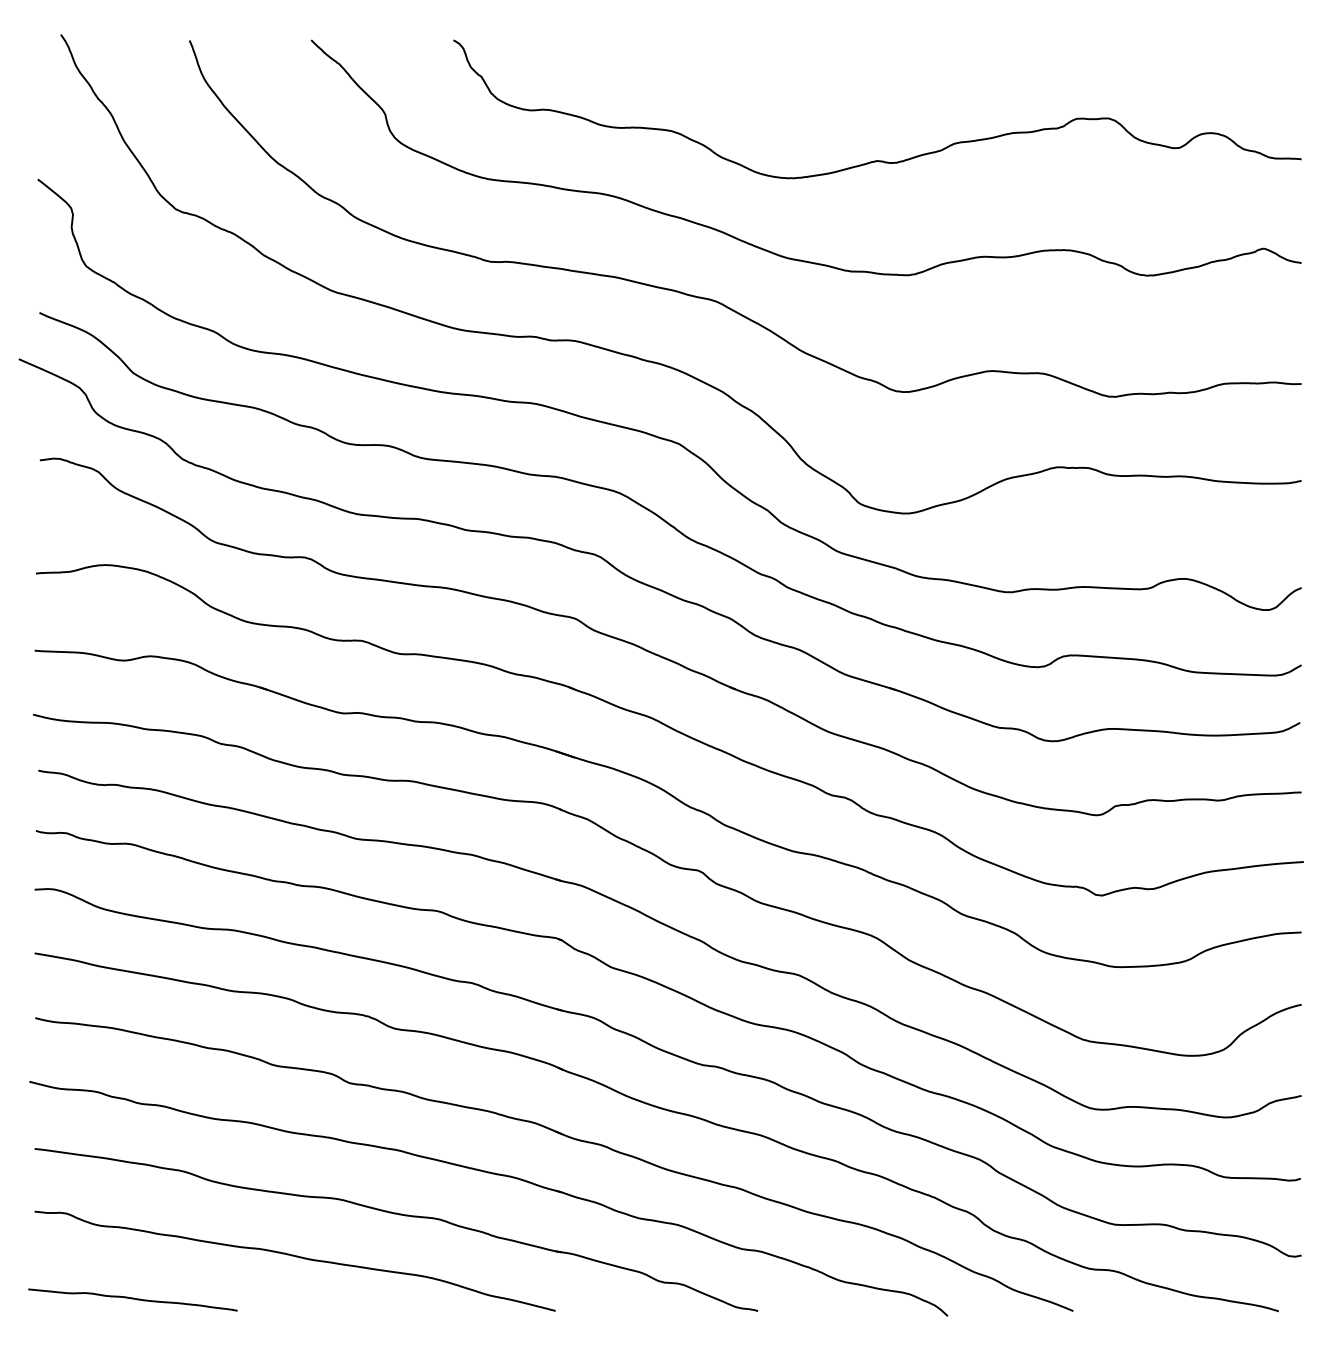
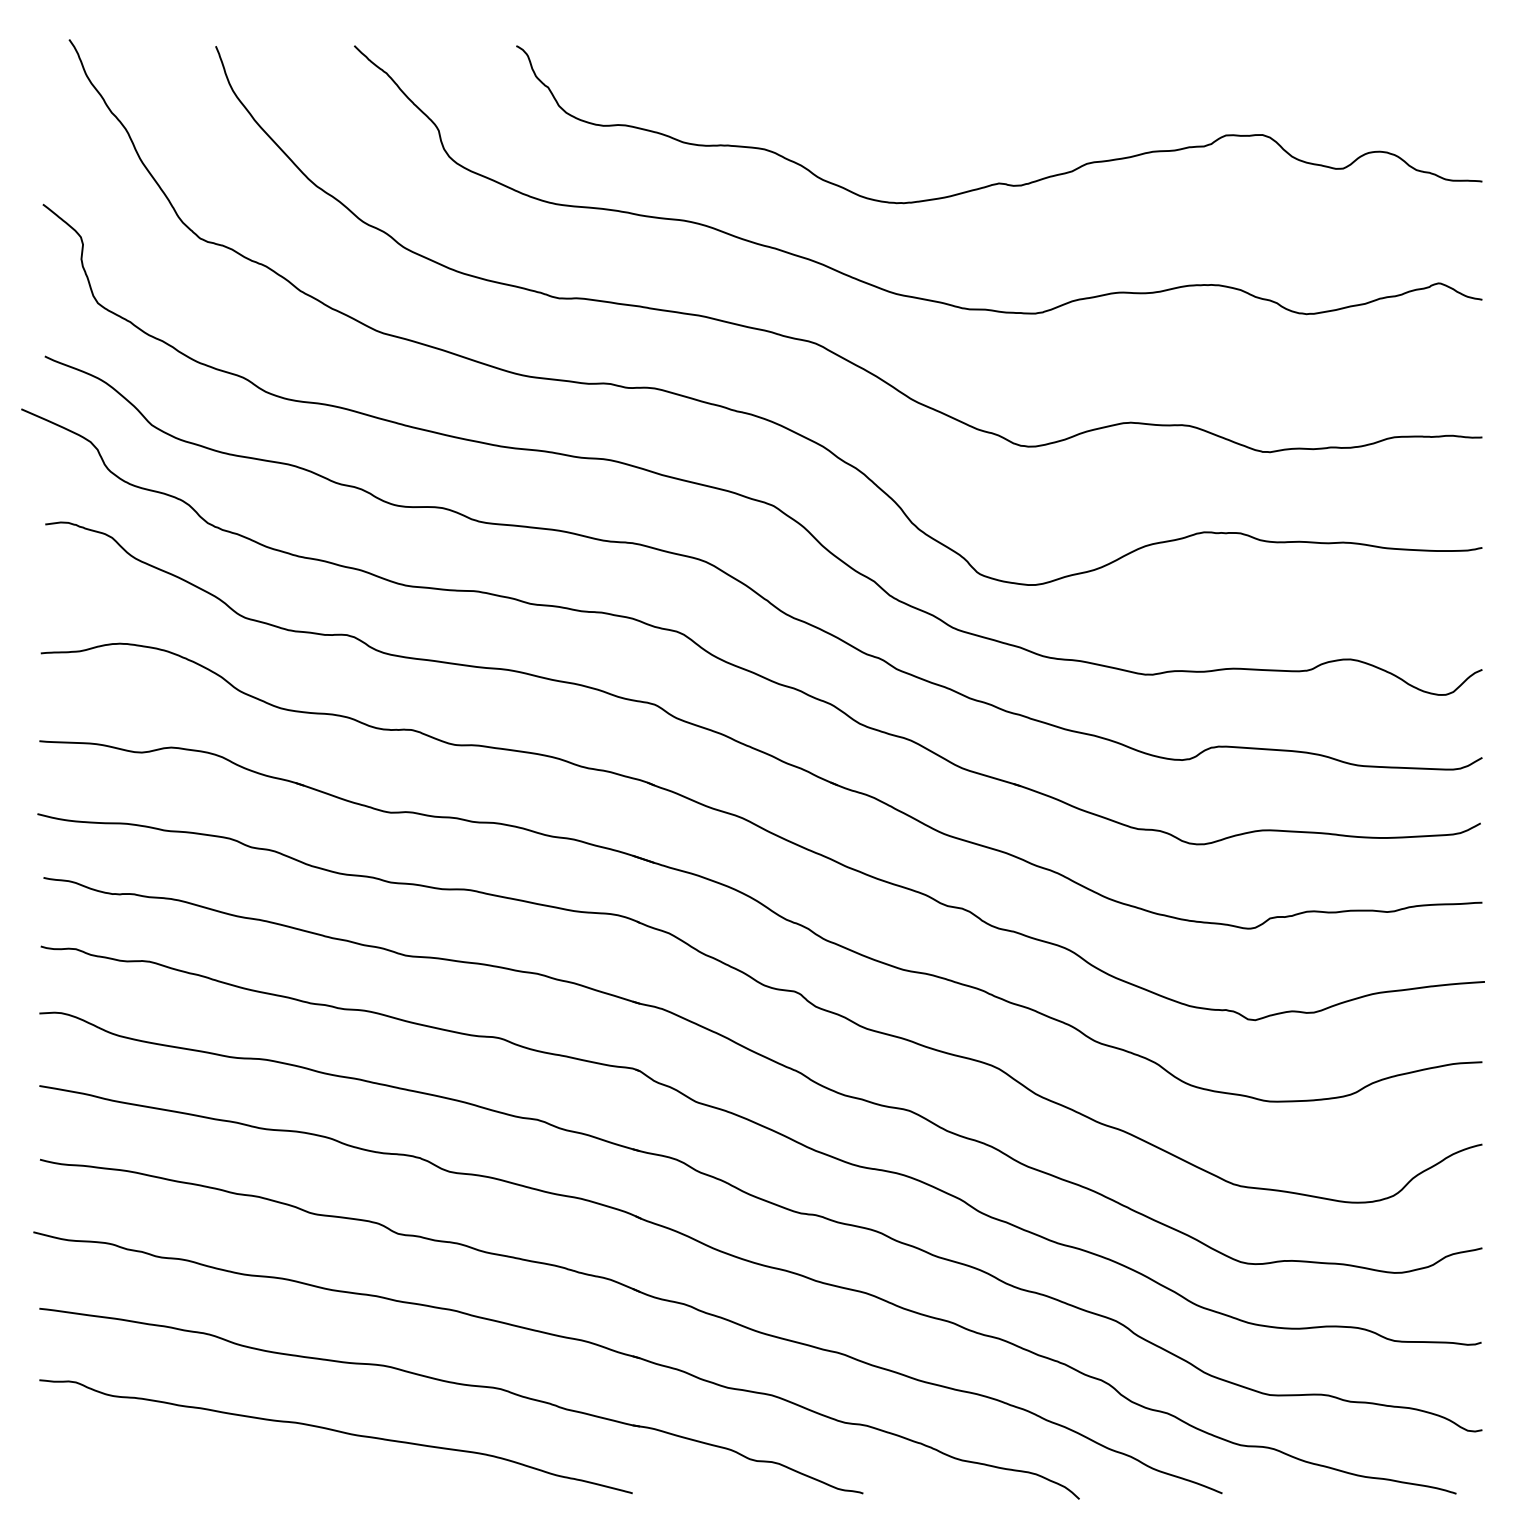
curve: (132, 1299) -> (150, 1480), removed

